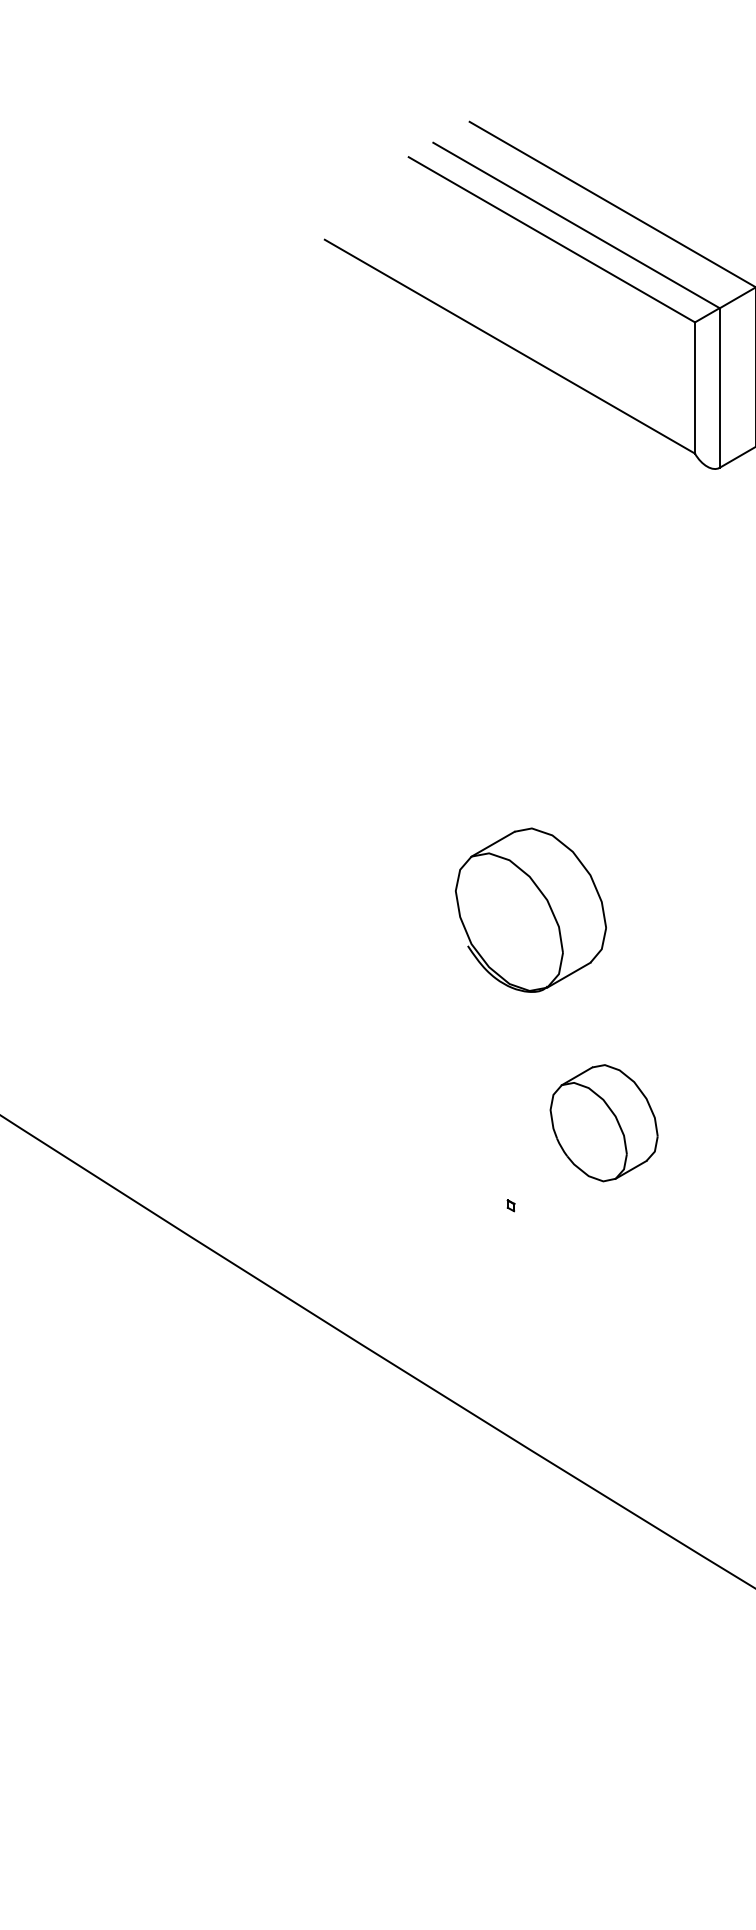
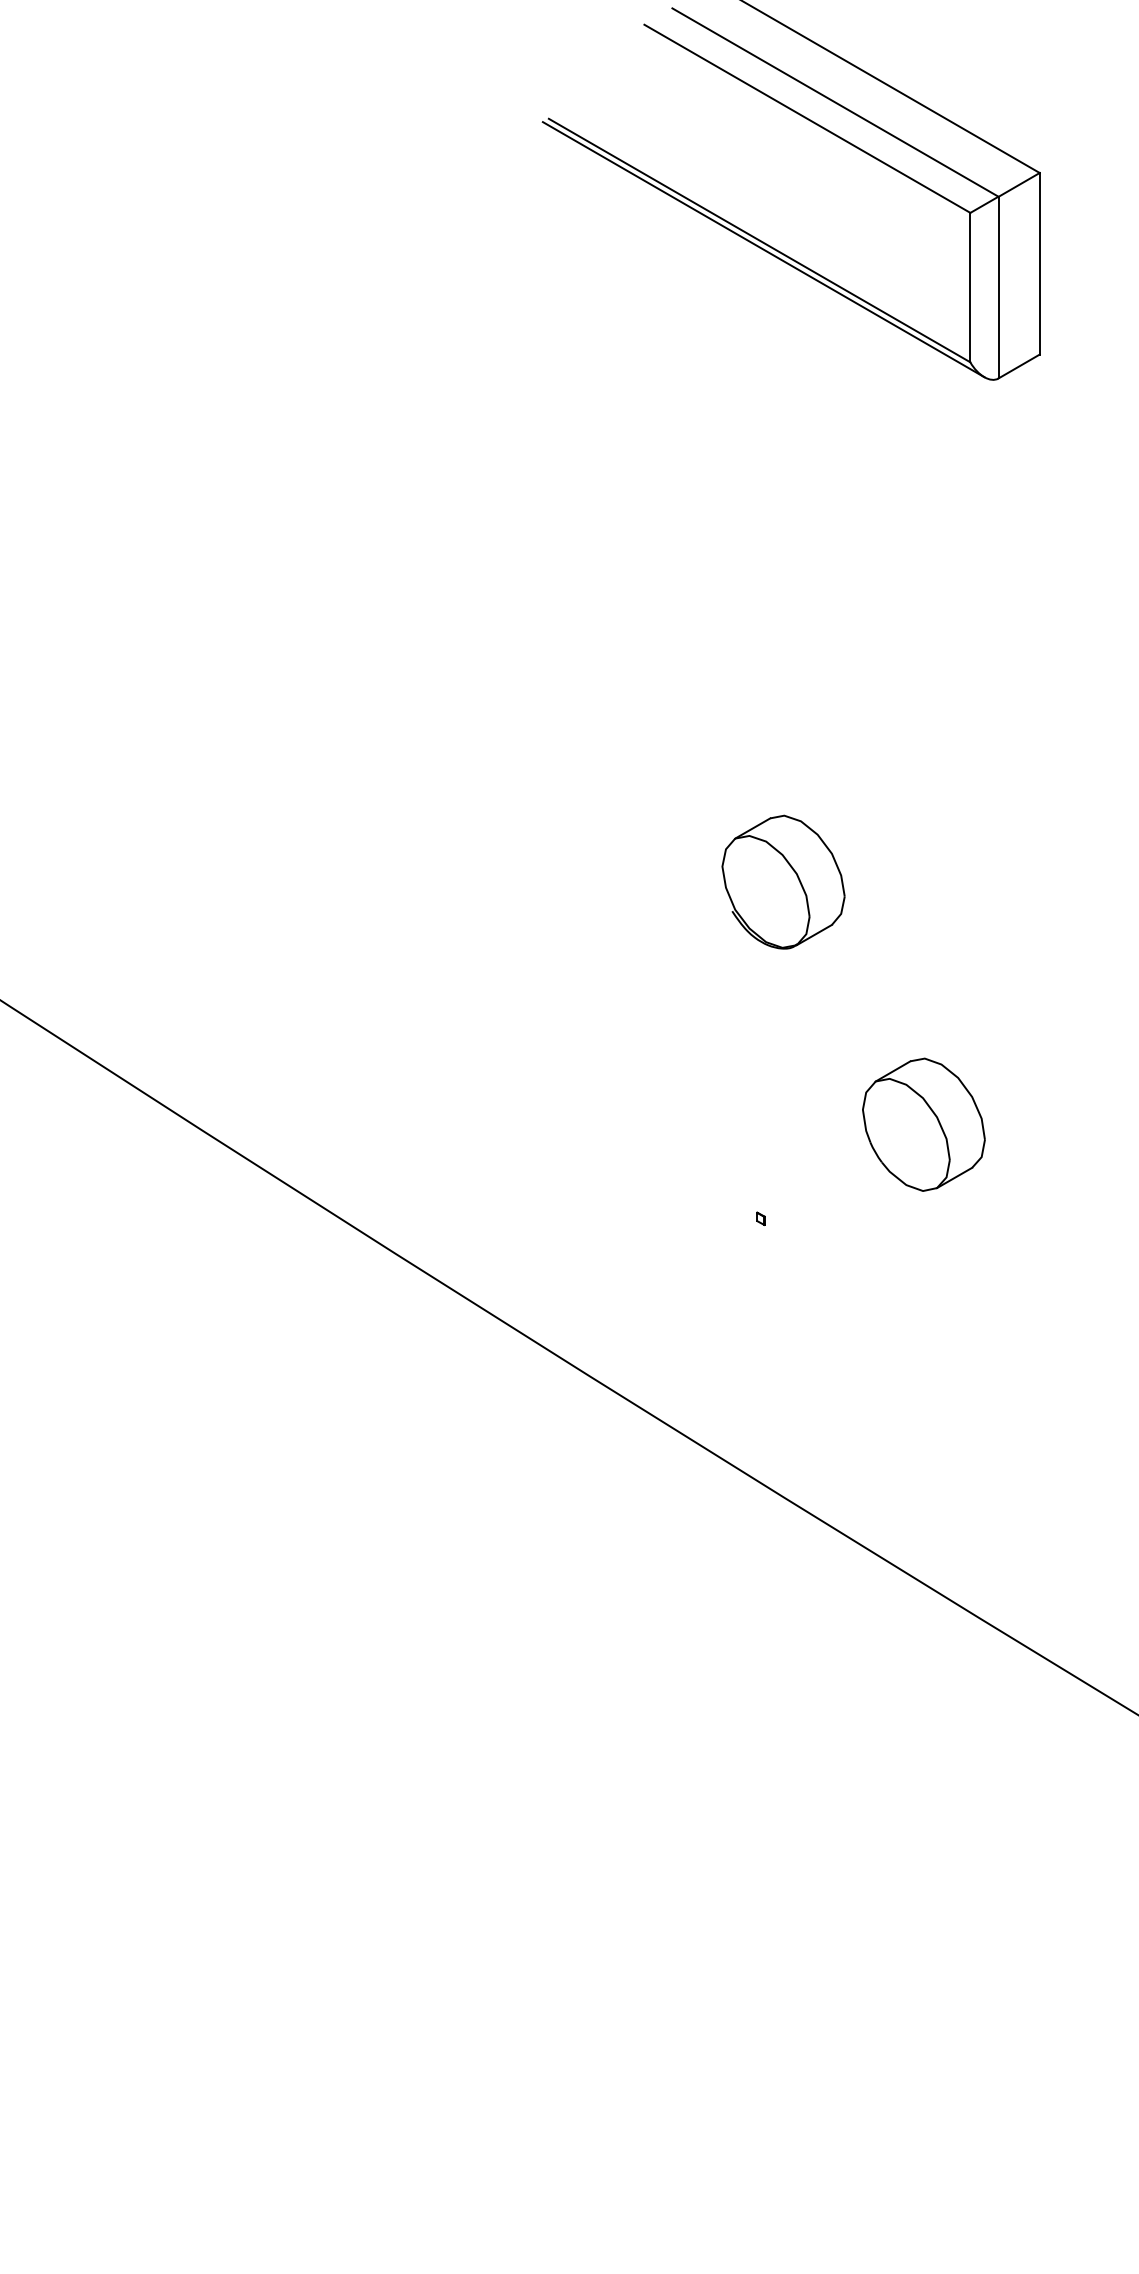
line: (513, 354) -> (763, 249), added
part: (530, 909) -> (783, 881), size x0.71
part: (603, 1122) -> (923, 1124), moved

